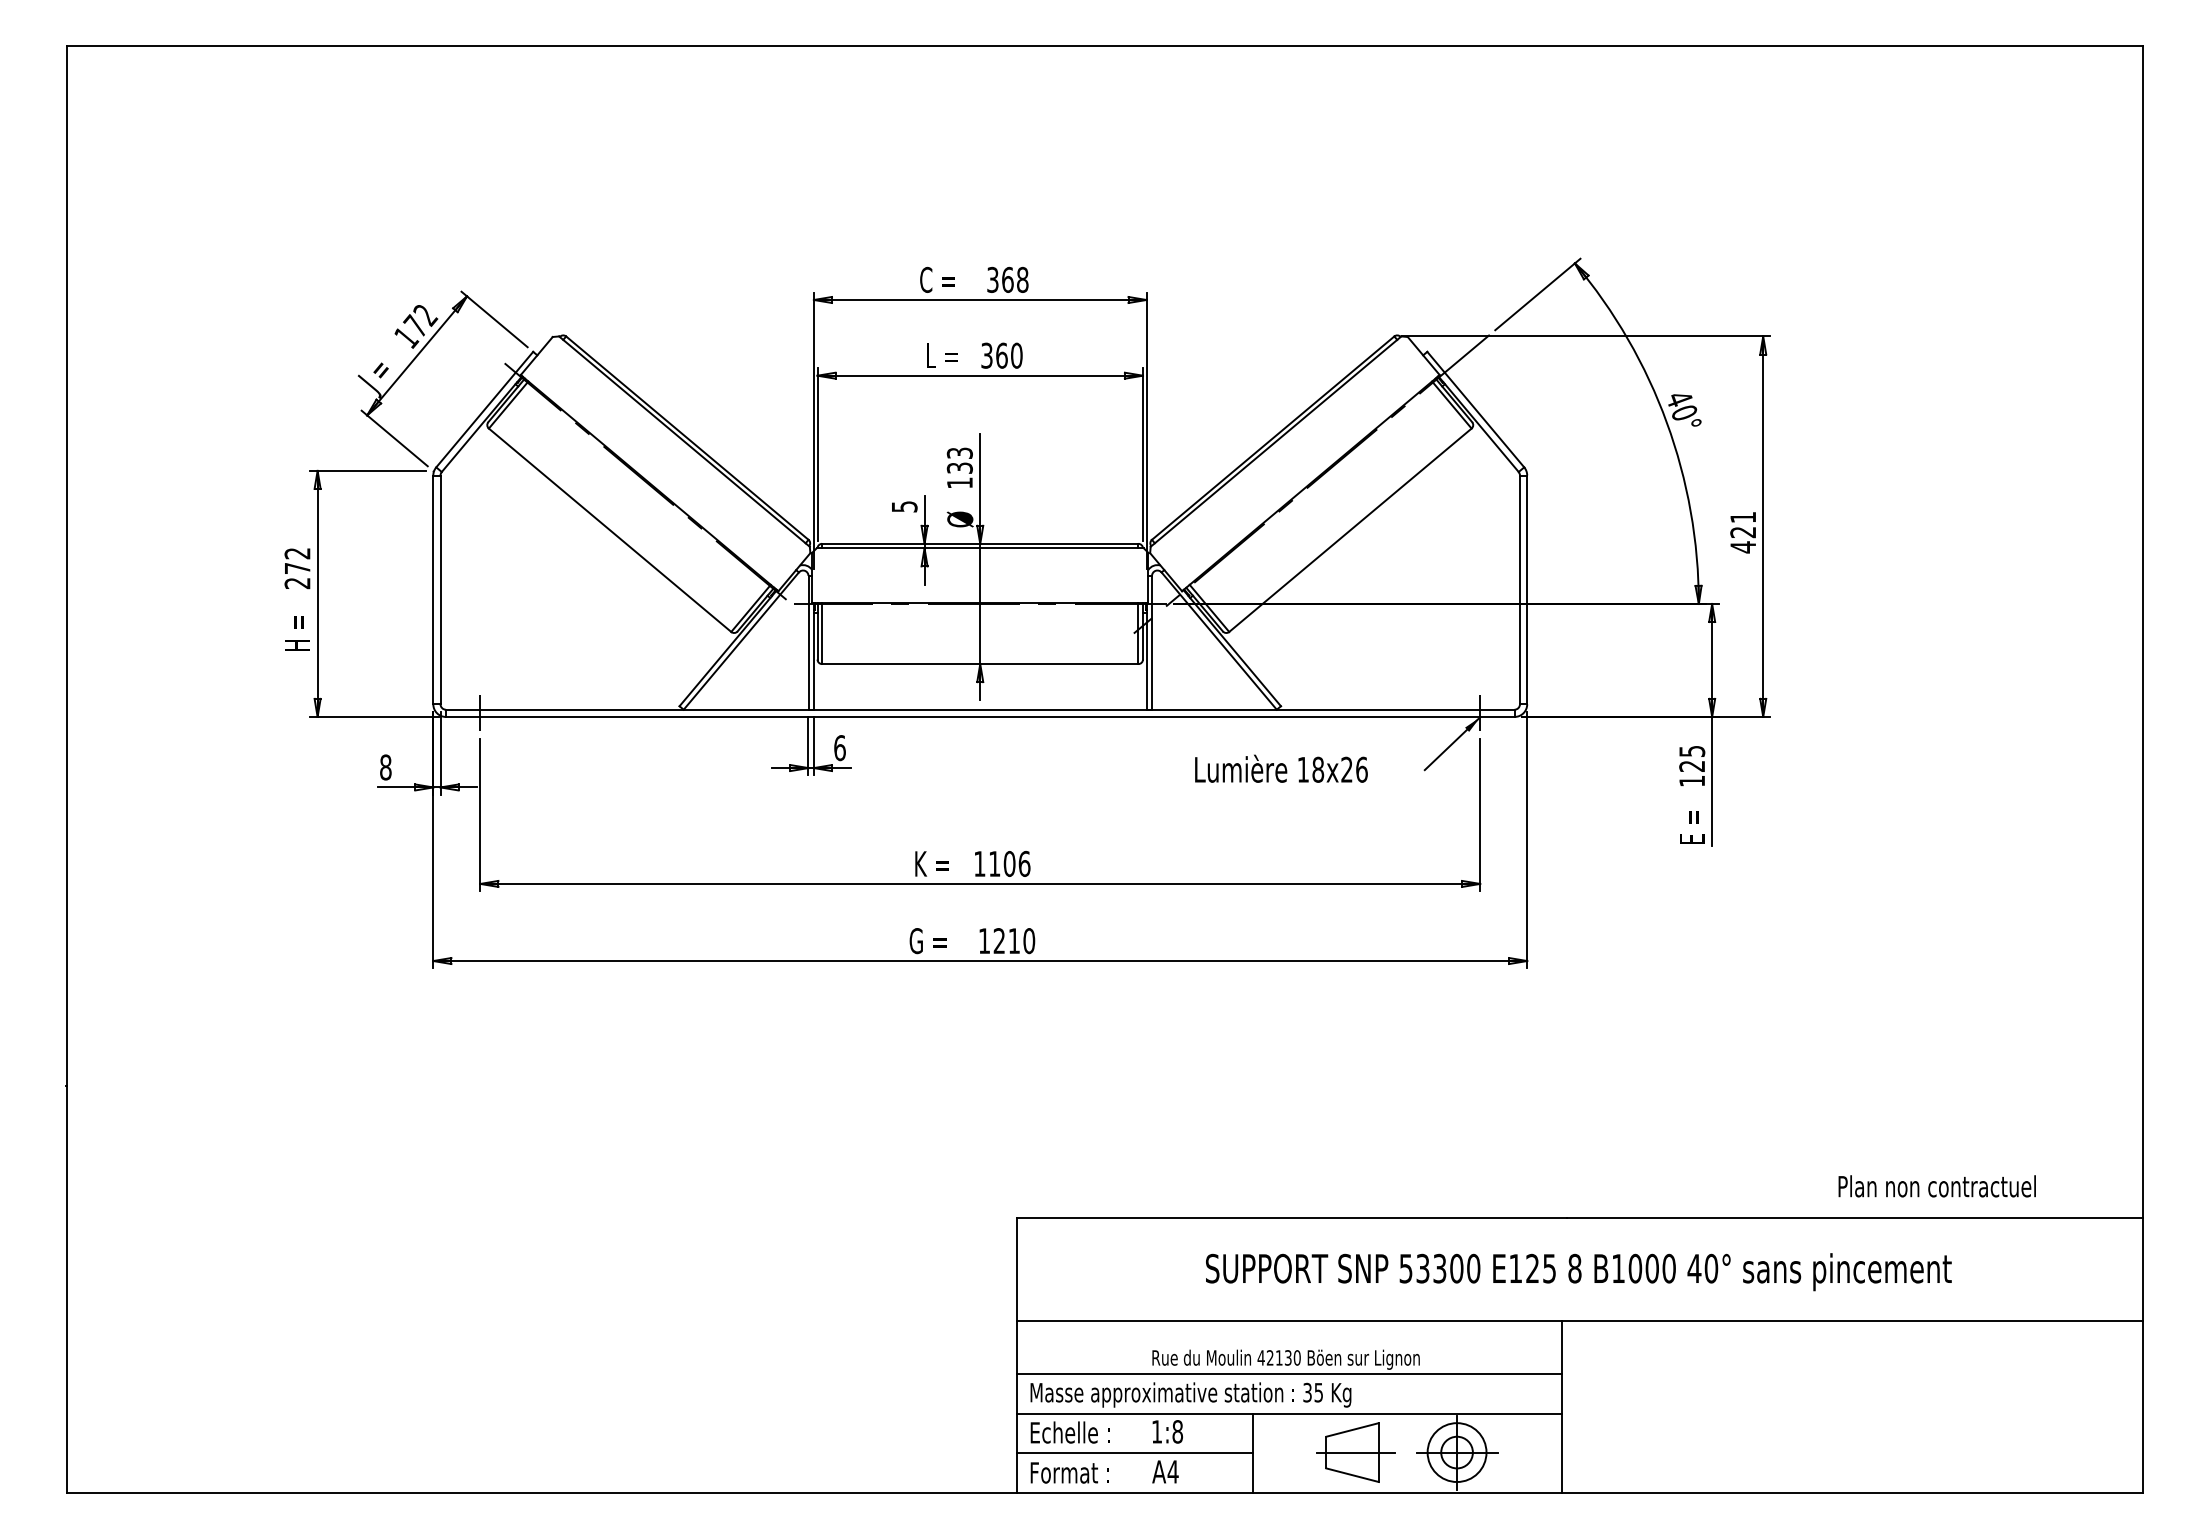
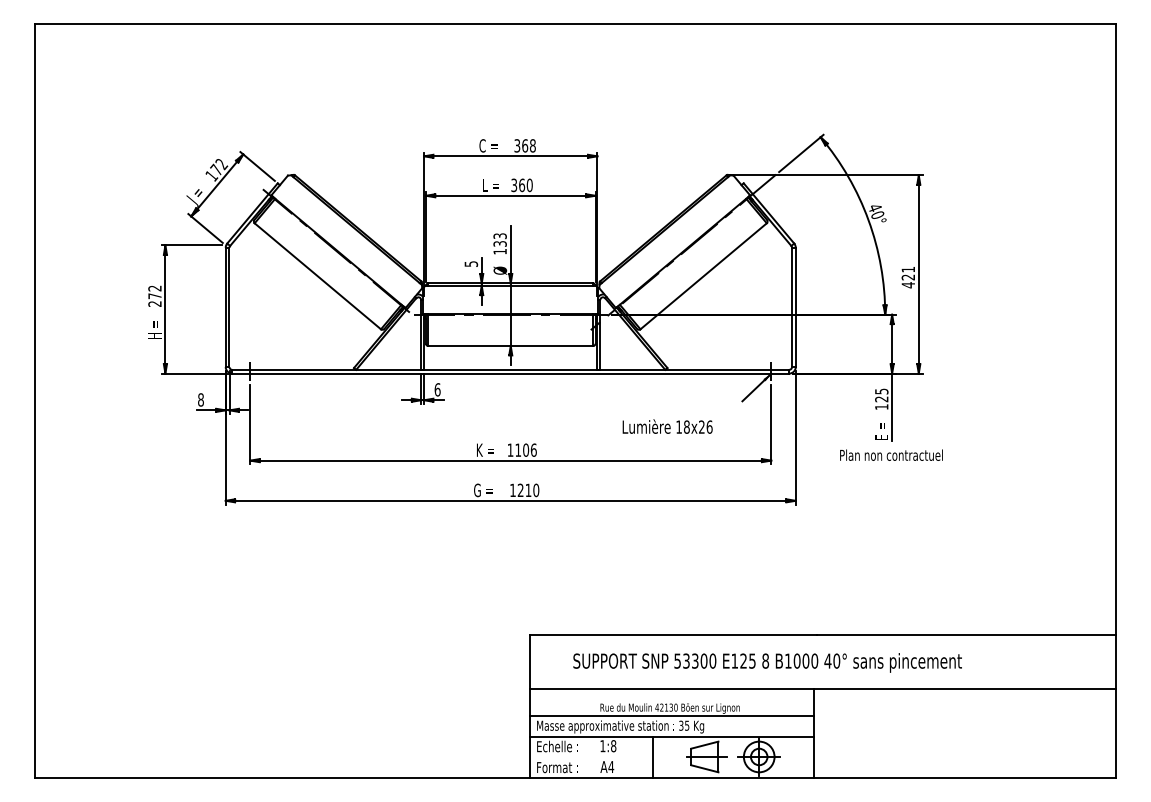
text: (1281, 768) -> (667, 426), moved
text: (1937, 1184) -> (891, 454), moved
text: (1578, 1271) -> (767, 662), moved
line: (1133, 1453) -> (590, 757), removed

